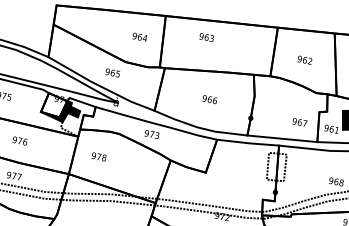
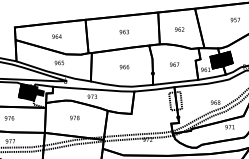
text: (139, 36) -> (56, 36), moved
text: (205, 36) -> (123, 31), moved
fill: (54, 105) -> (26, 91), added
text: (299, 122) -> (174, 64), moved
text: (98, 156) -> (74, 117), moved

